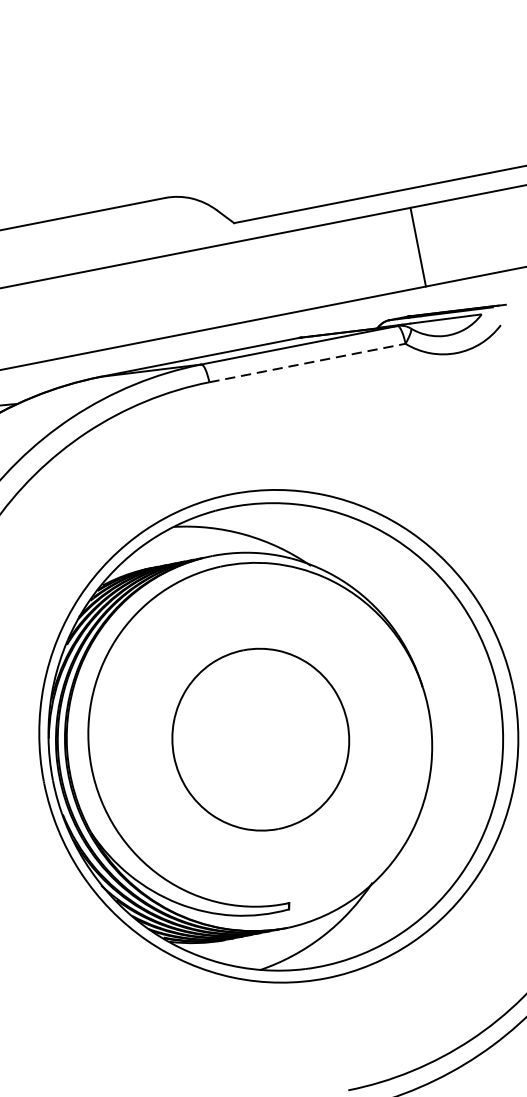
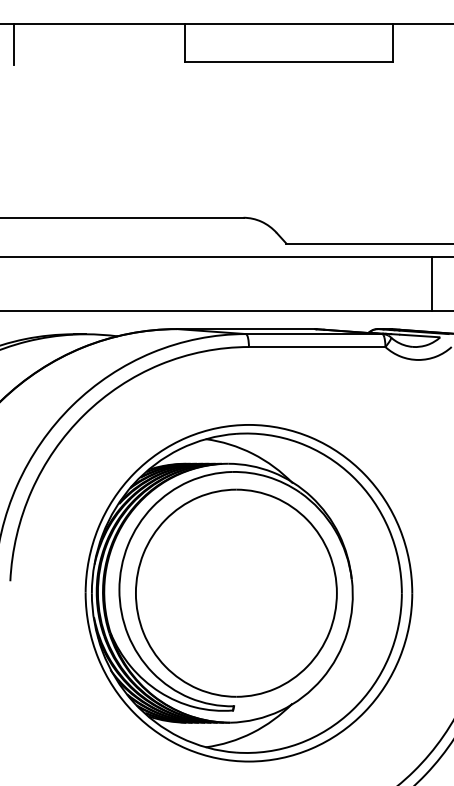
line: (417, 246) -> (431, 283), moved
line: (308, 363) -> (317, 347), dashed -> solid
part: (260, 738) -> (236, 592), size x1.67

